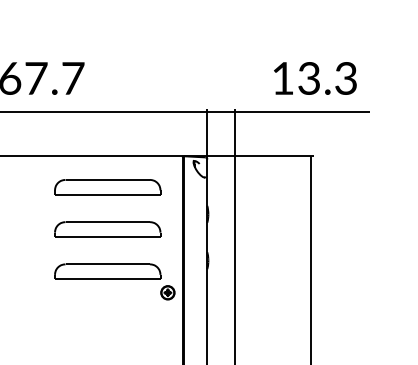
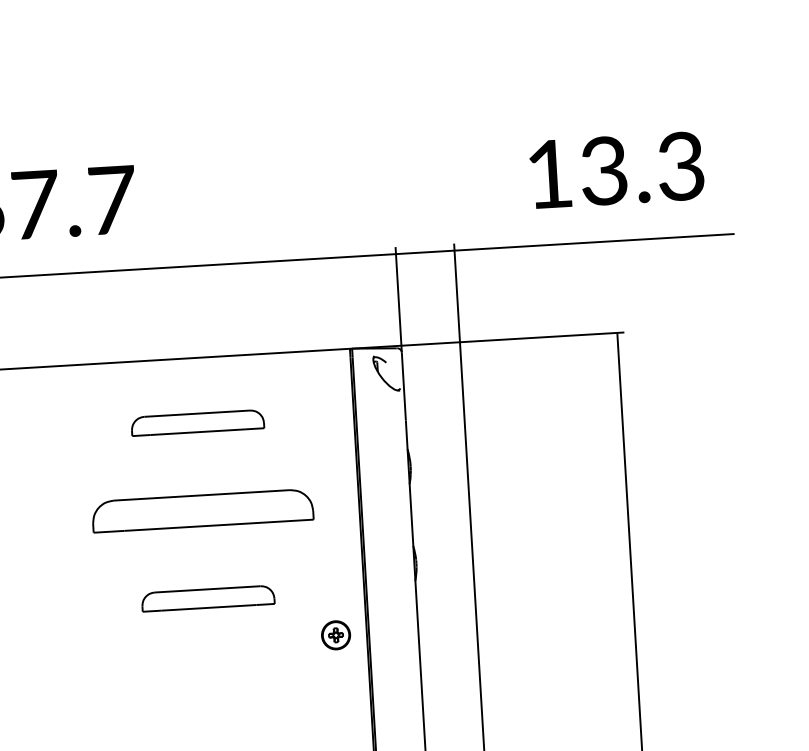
part: (107, 187) -> (197, 423), size x0.6
part: (107, 271) -> (207, 598), size x0.6

